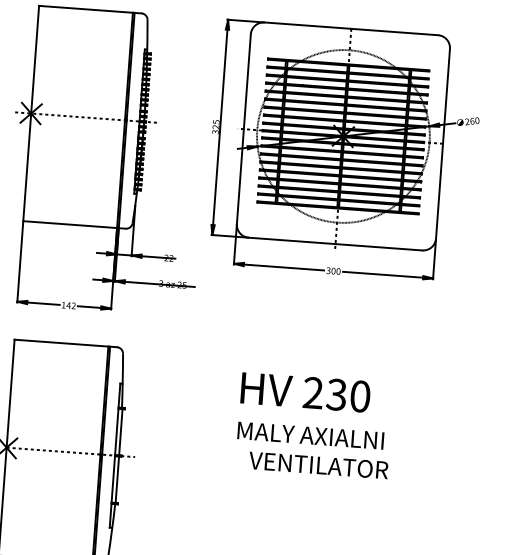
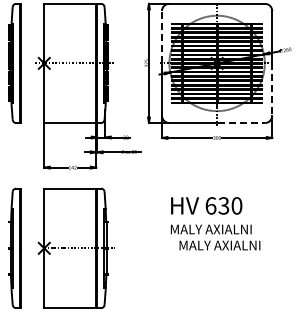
line: (248, 80) -> (162, 36), solid -> dashed
line: (439, 192) -> (272, 90), solid -> dashed
line: (379, 248) -> (241, 123), solid -> dashed
text: (312, 392) -> (210, 205), 230 -> 630
text: (323, 465) -> (219, 245), VENTILATOR -> MALY AXIALNI

